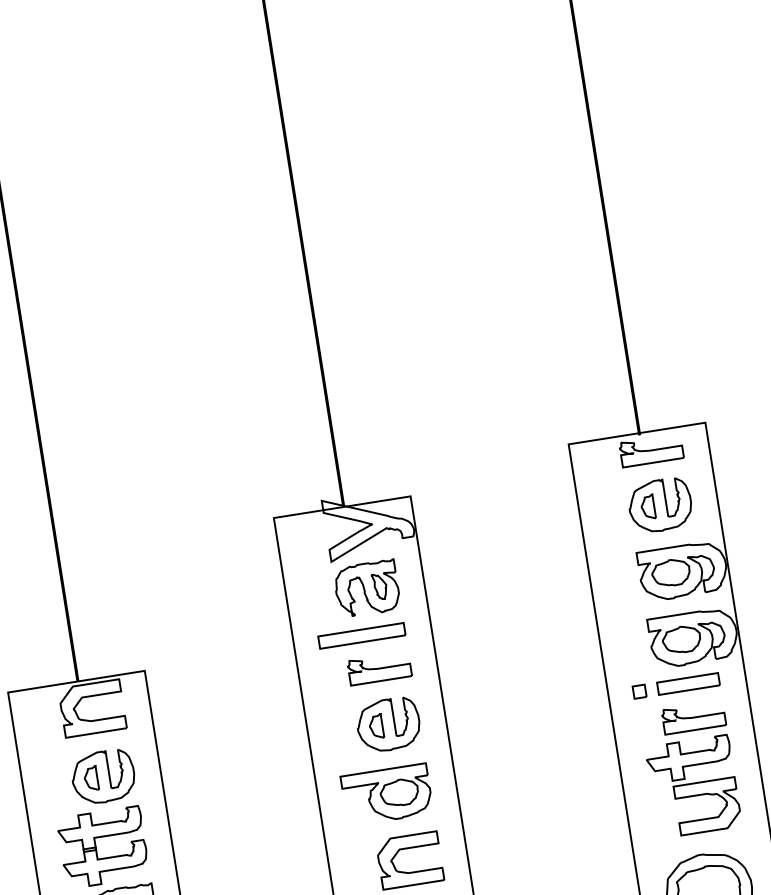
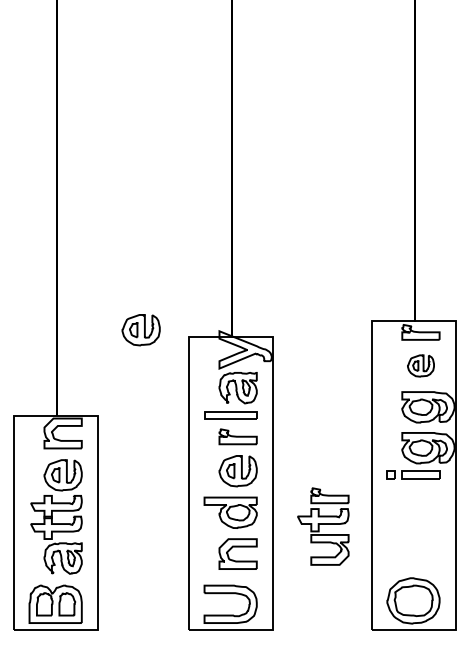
part: (659, 504) -> (420, 365), size x0.7
part: (192, 520) -> (140, 330), added
part: (691, 769) -> (323, 526), moved

